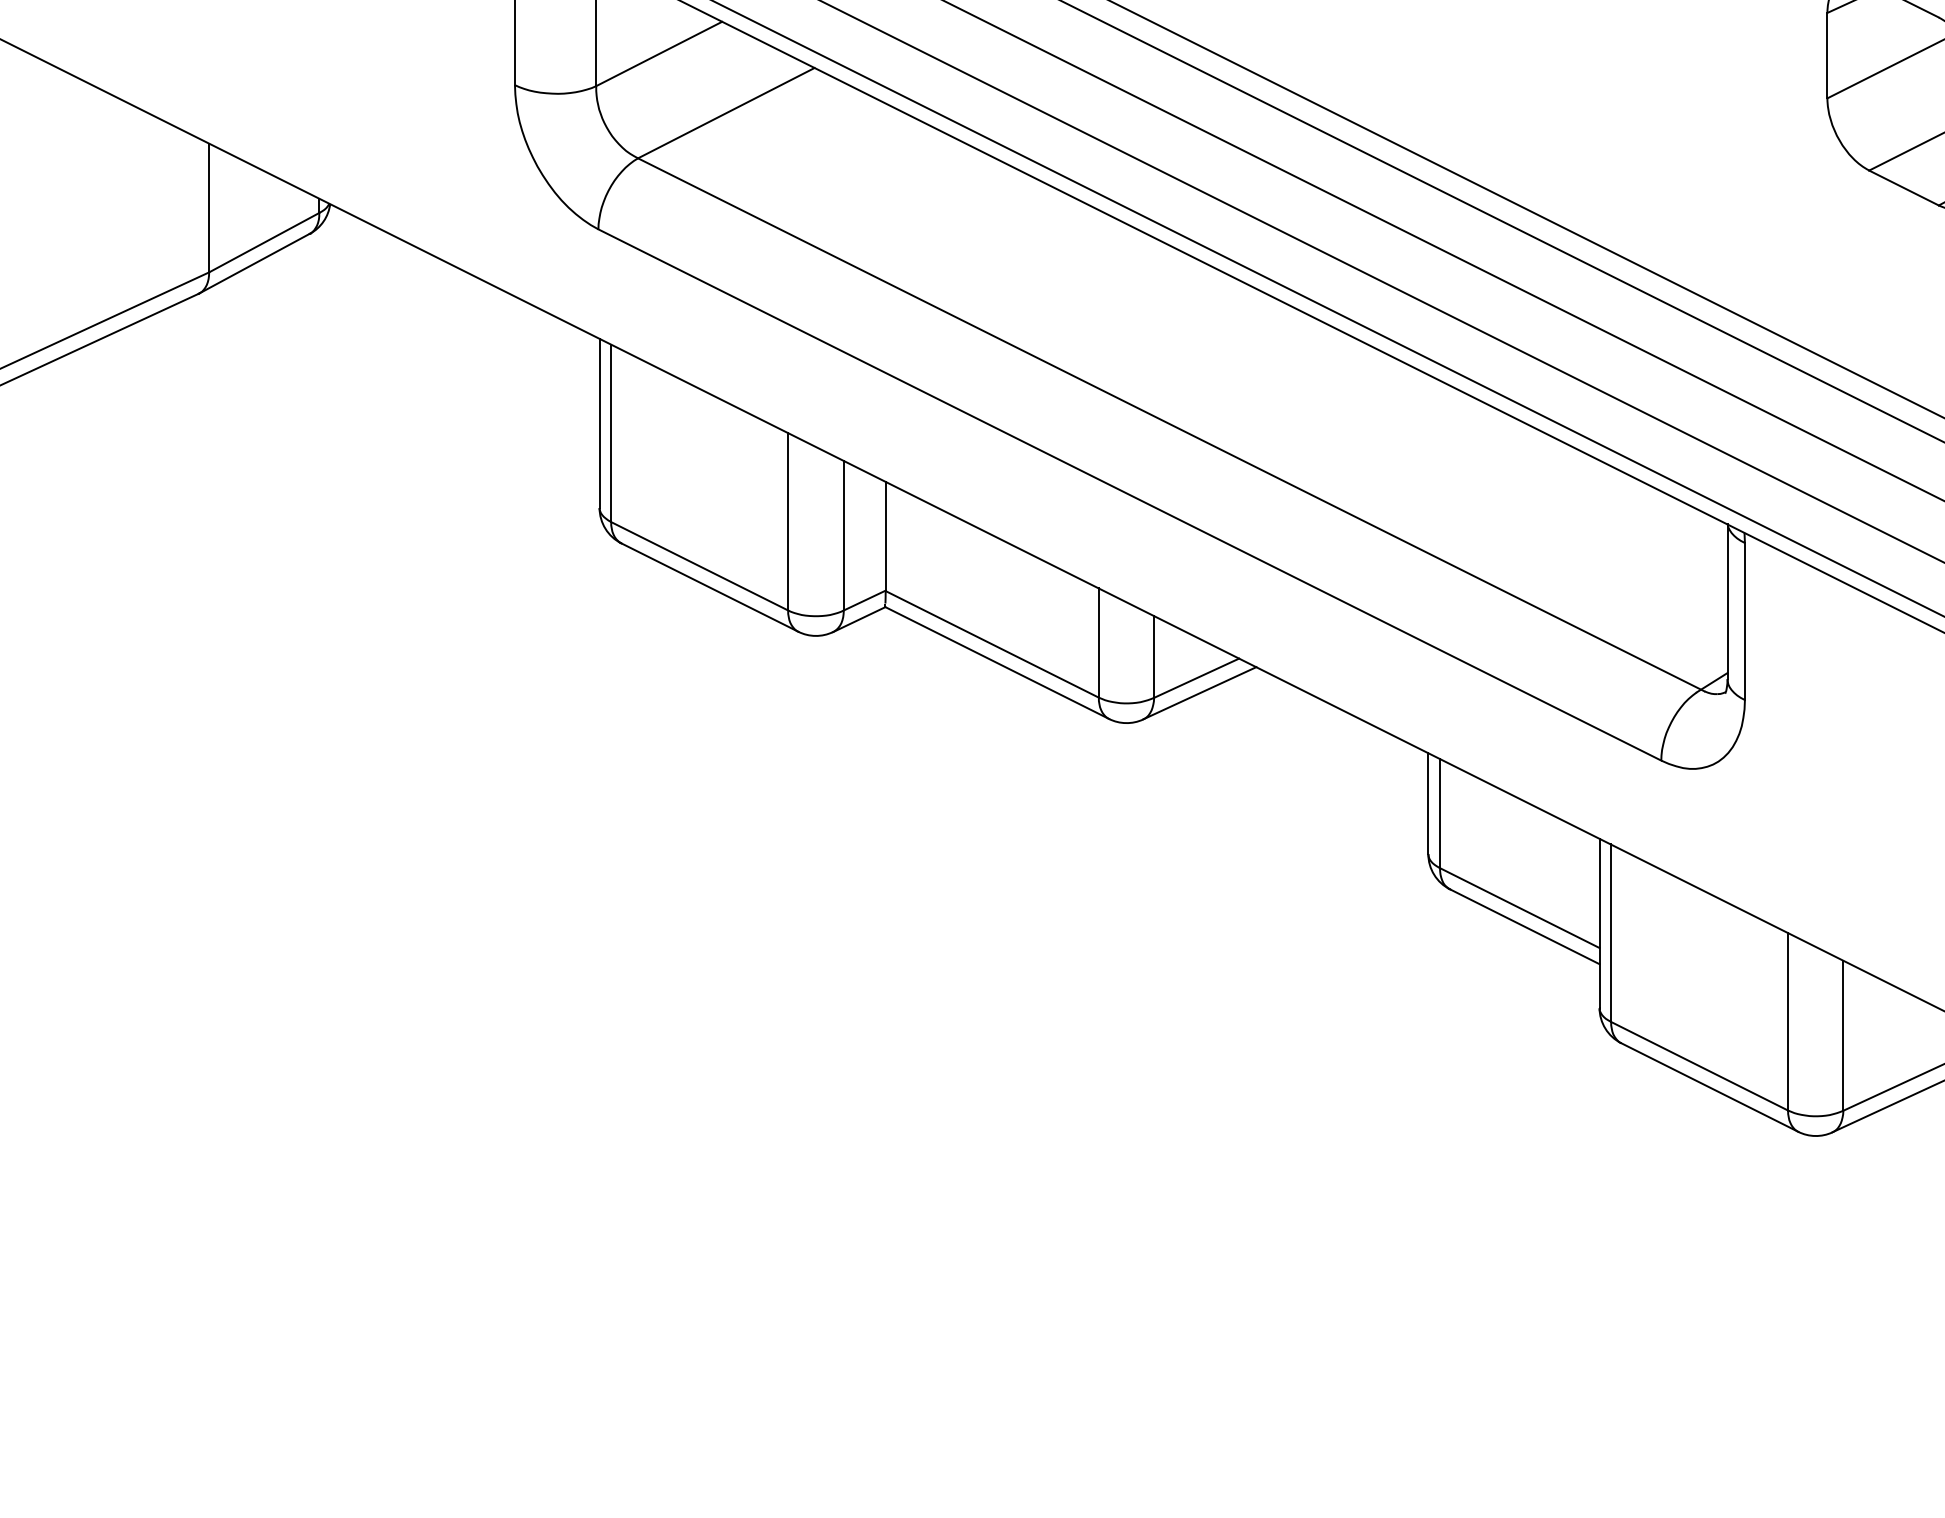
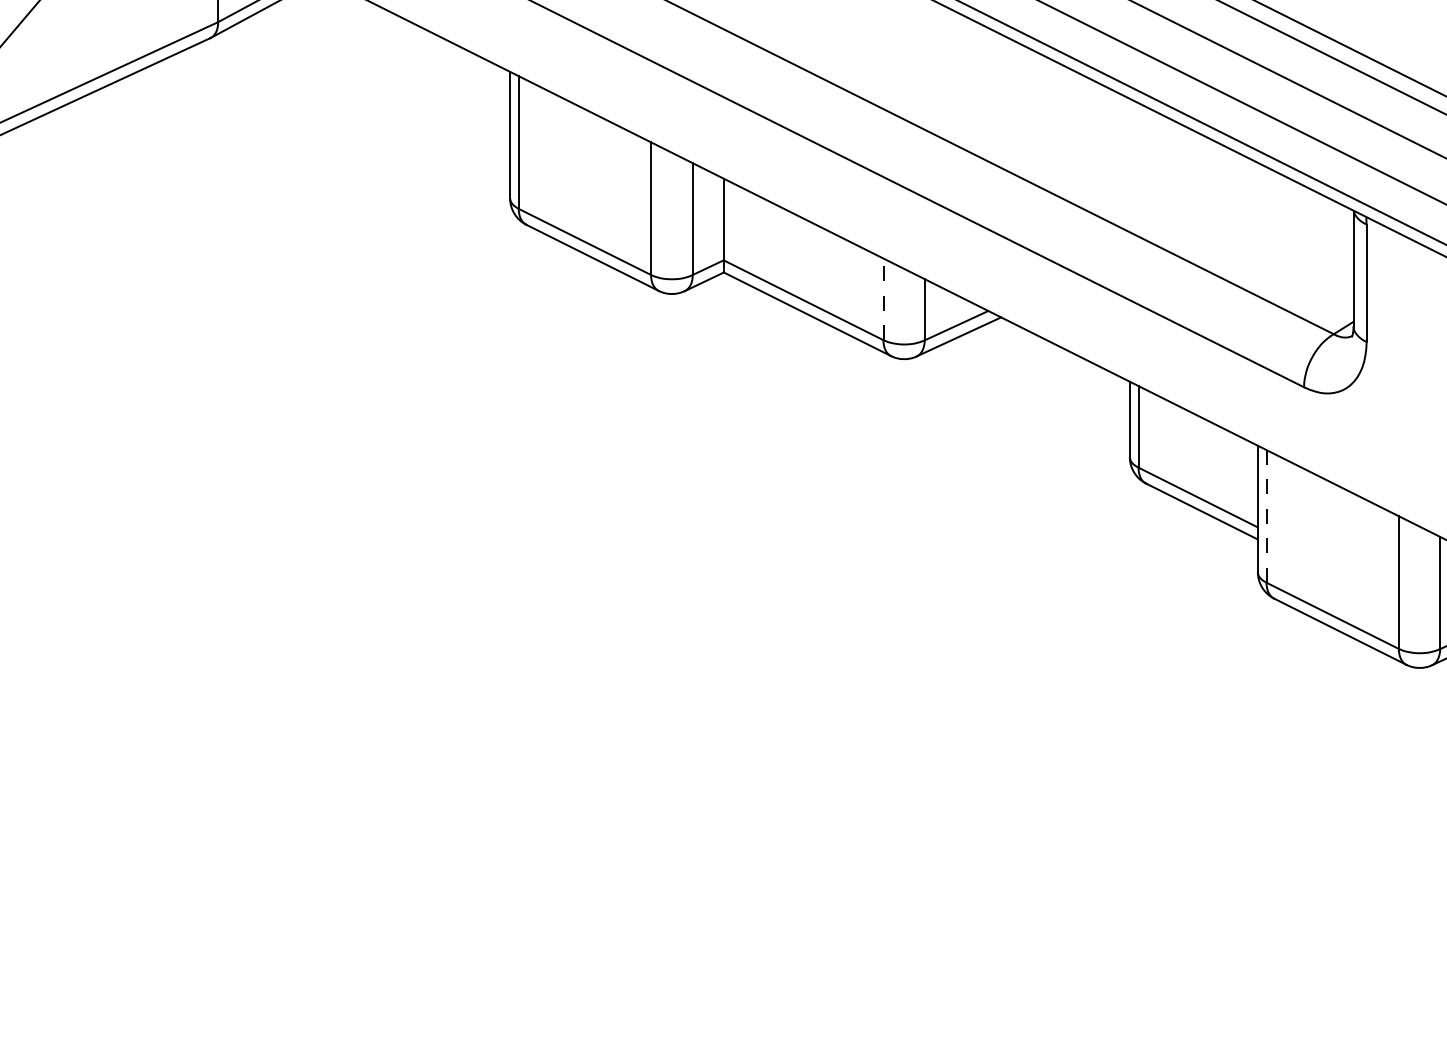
line: (1098, 643) -> (883, 299), solid -> dashed
line: (1611, 933) -> (1266, 516), solid -> dashed

